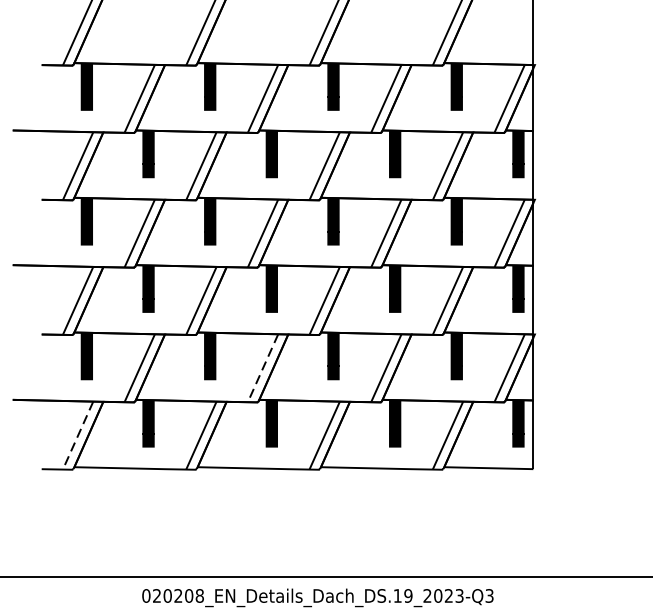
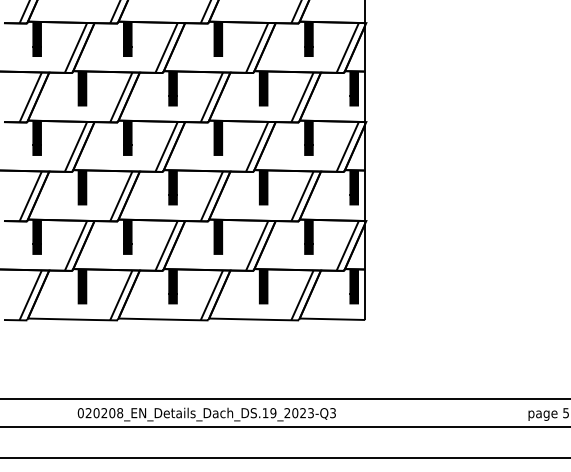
line: (262, 369) -> (166, 246), dashed -> solid
line: (77, 435) -> (30, 295), dashed -> solid

